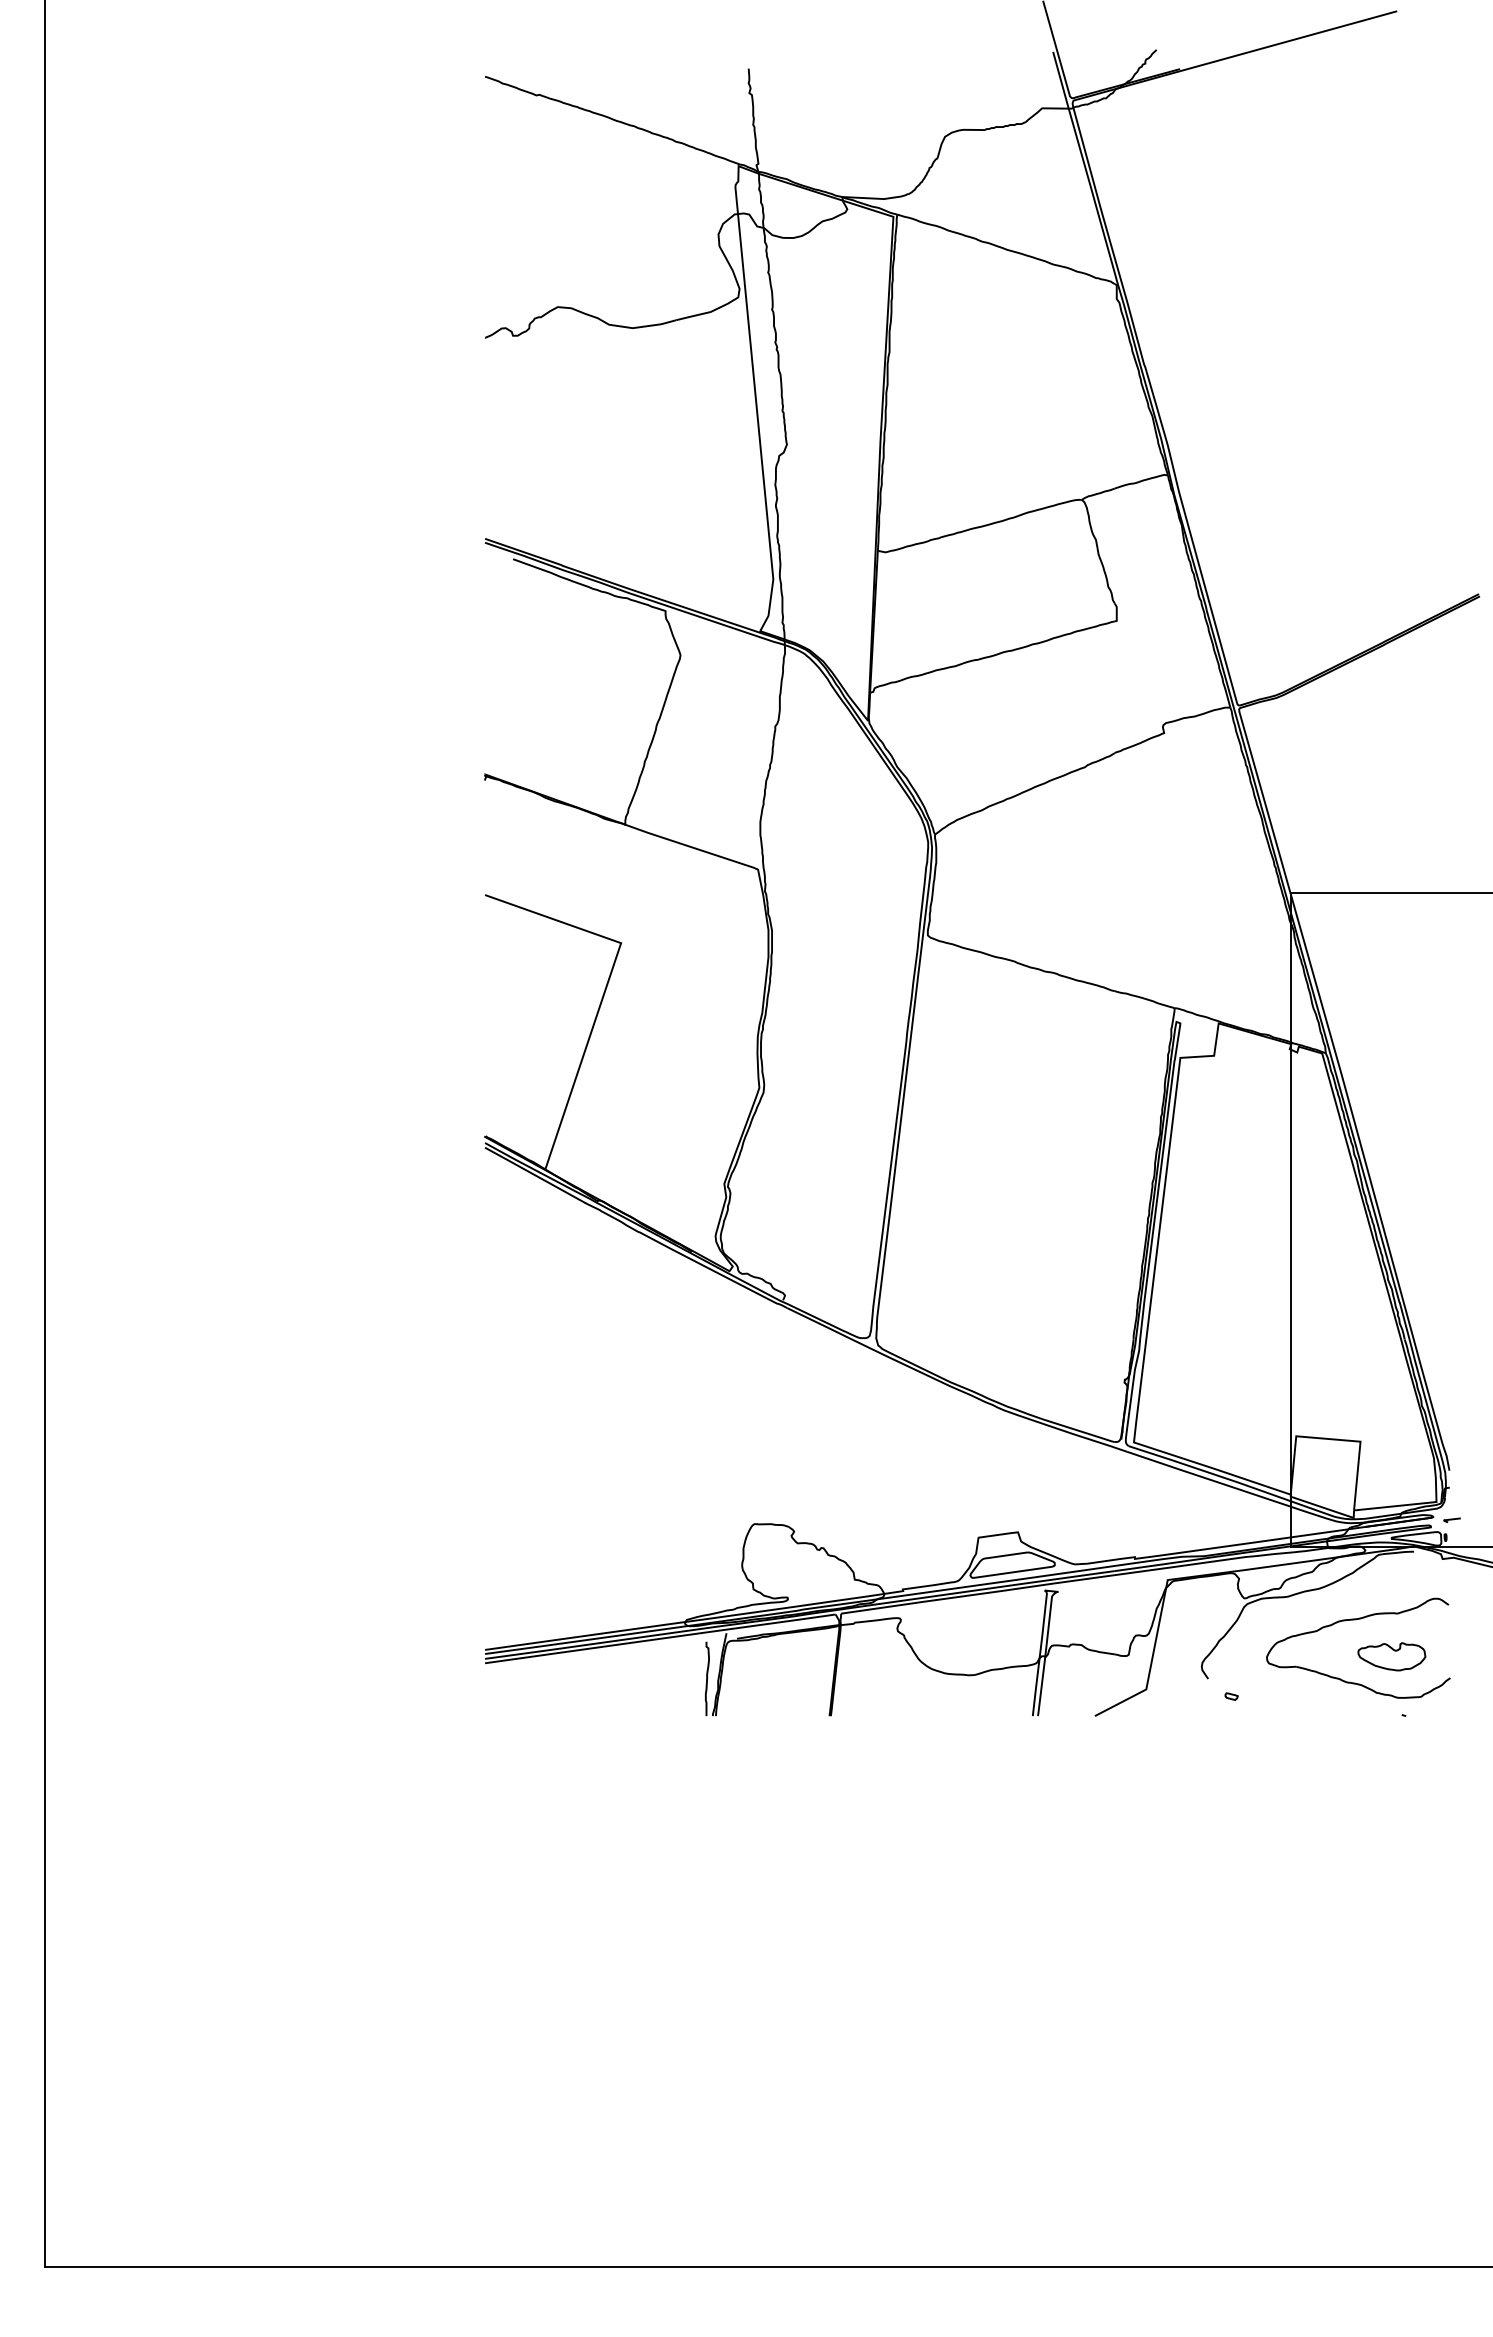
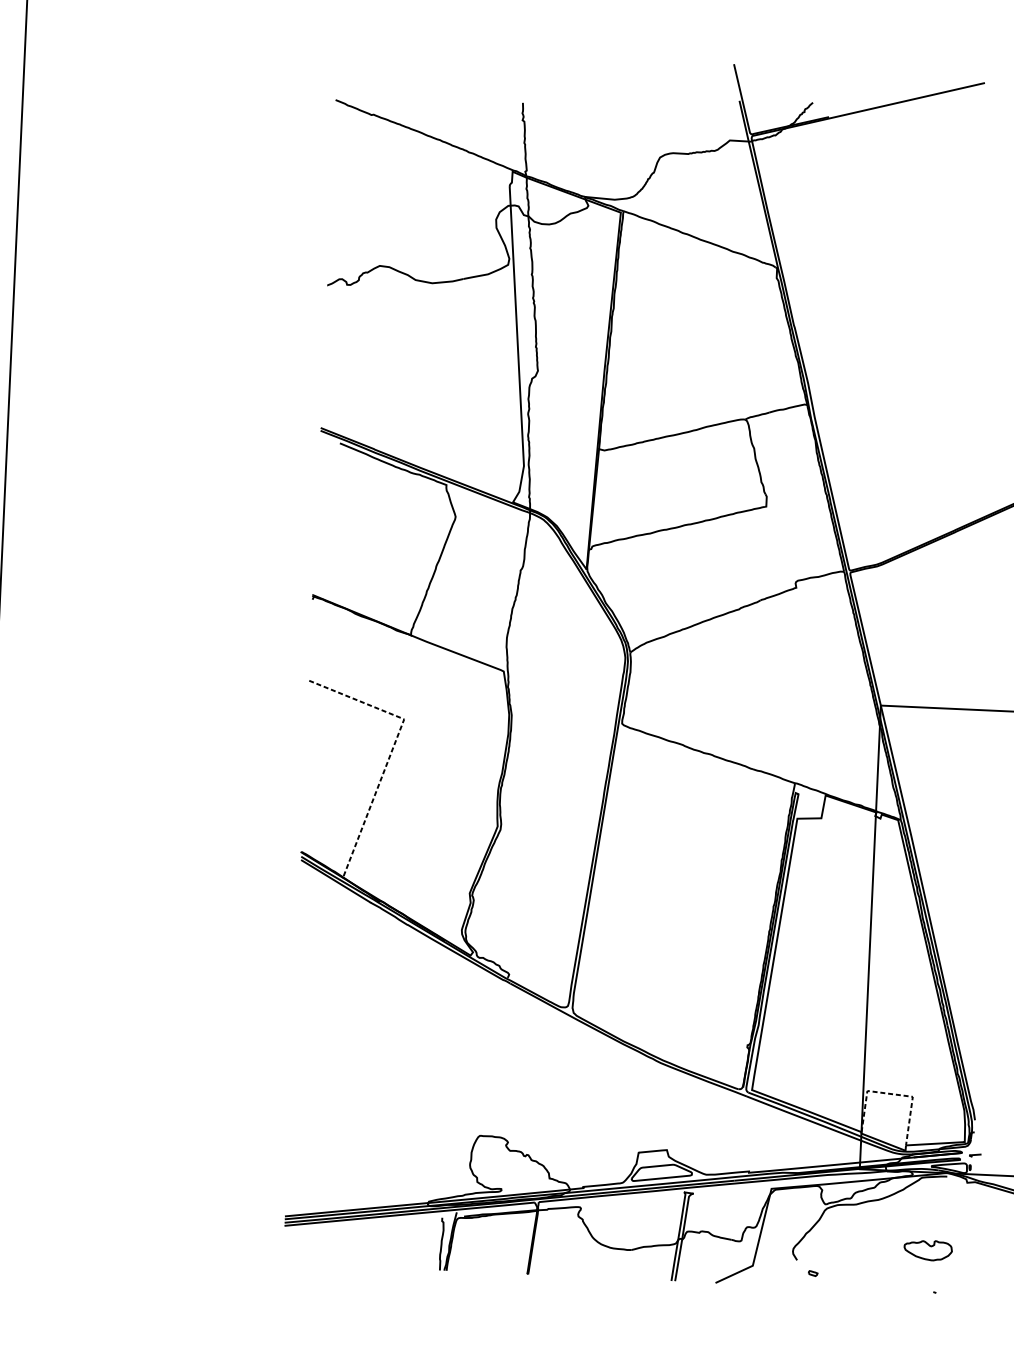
line: (606, 987) -> (392, 750), solid -> dashed
line: (1333, 1439) -> (893, 1094), solid -> dashed
part: (1356, 1620) -> (904, 1223), removed

